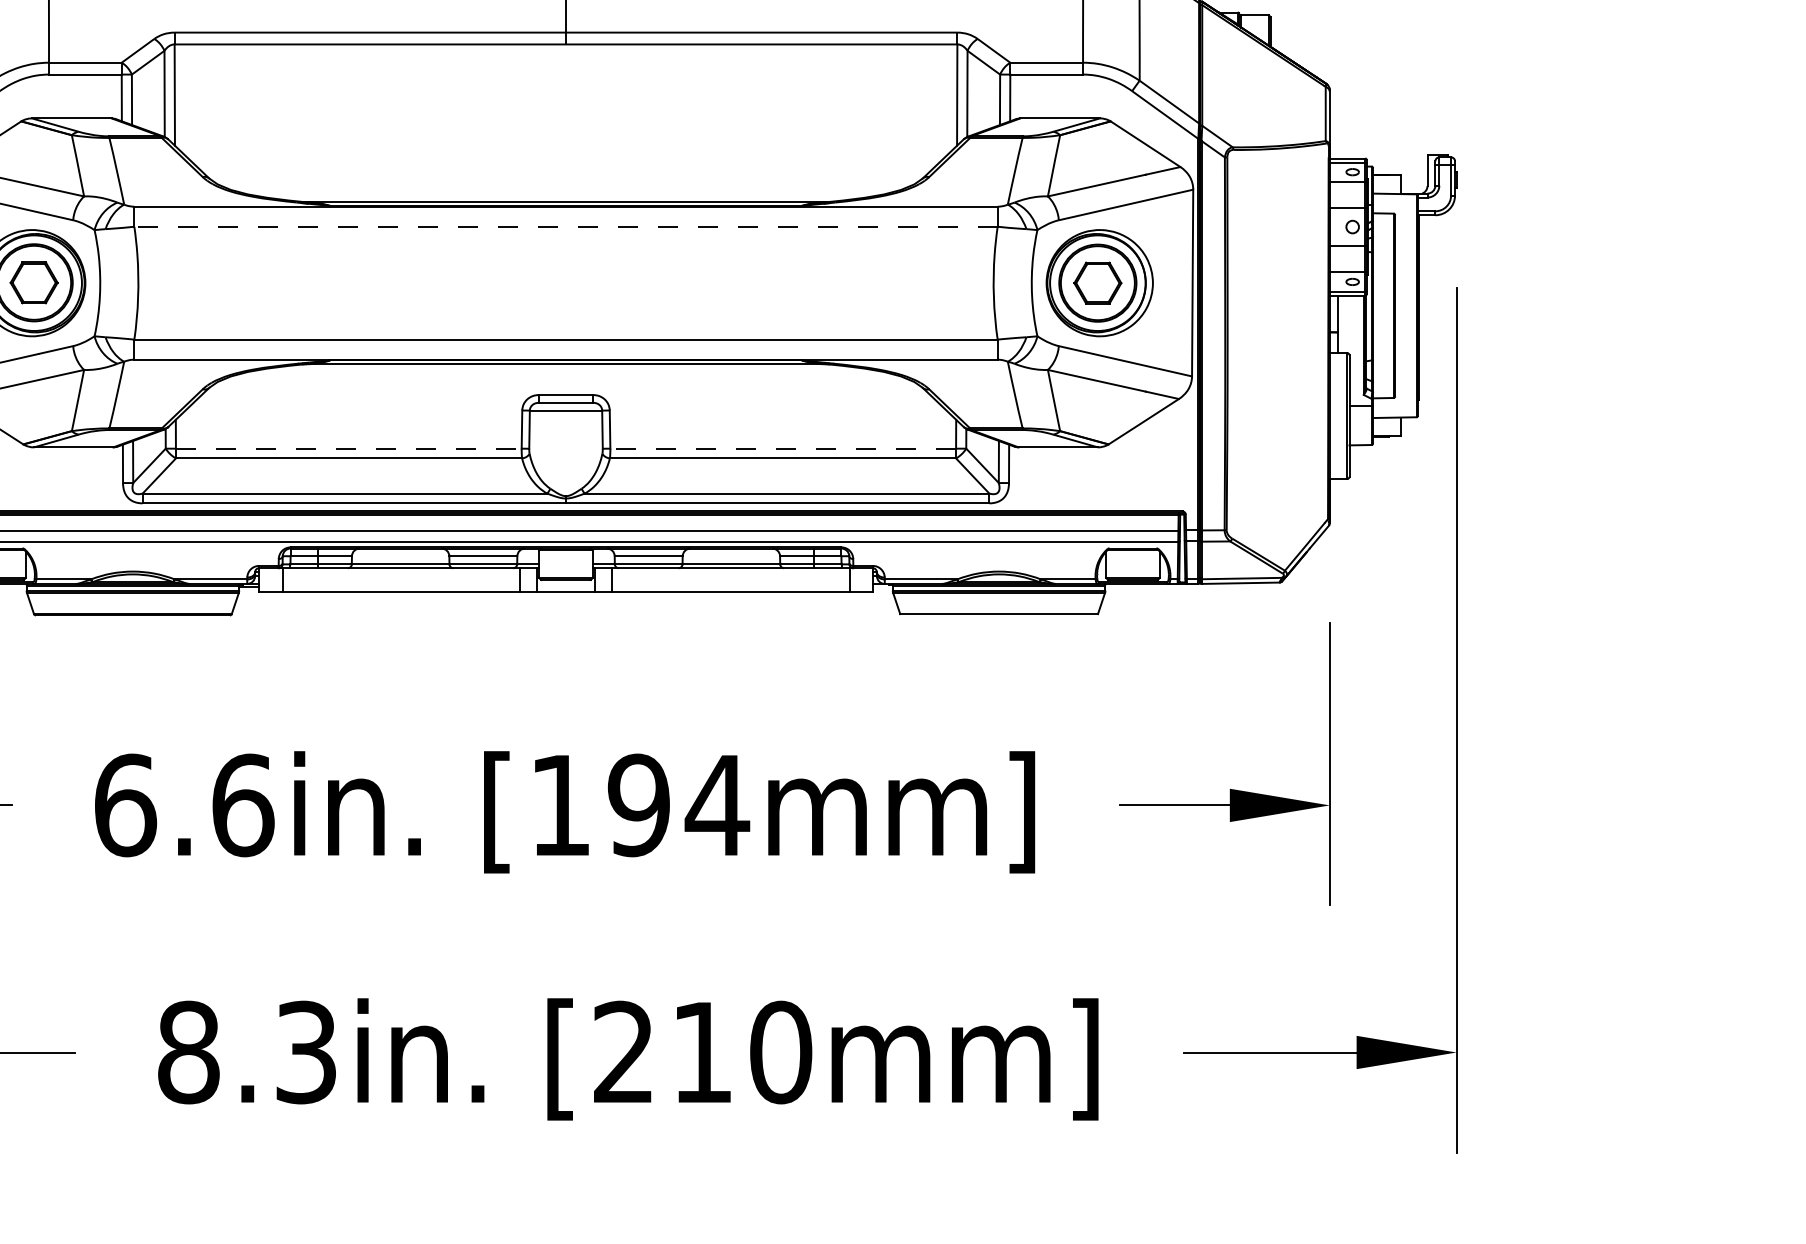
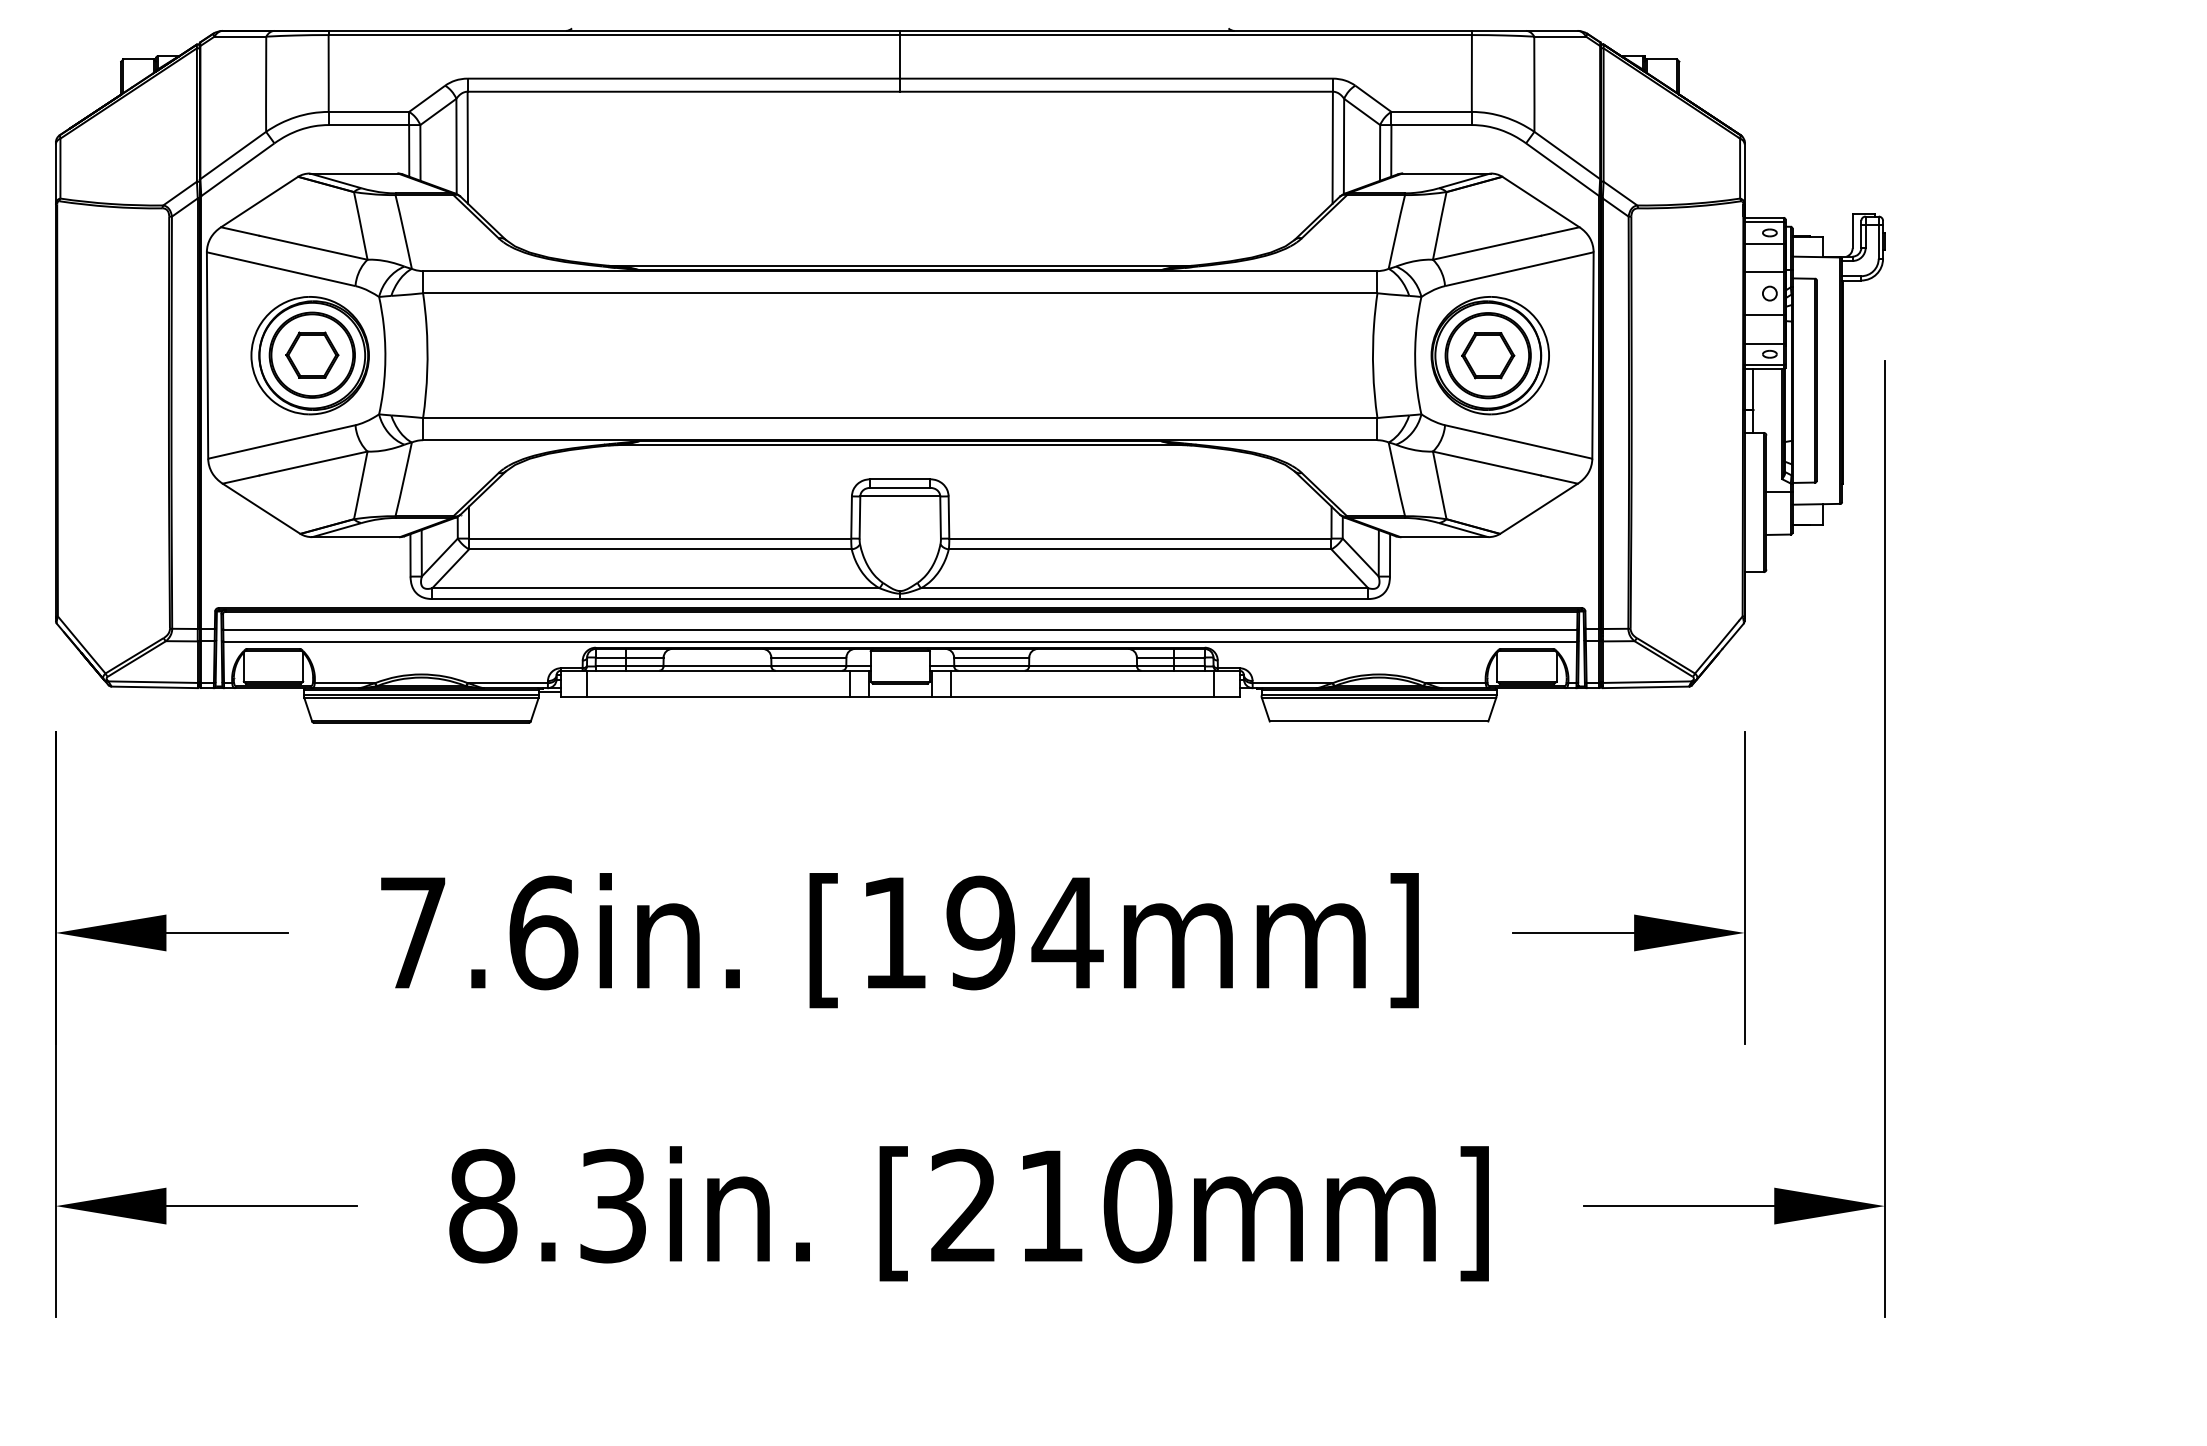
line: (565, 226) -> (899, 293), dashed -> solid
line: (349, 448) -> (660, 538), dashed -> solid
line: (782, 448) -> (1139, 538), dashed -> solid
text: (125, 805) -> (413, 932), 6.6in. -> 7.6in.

